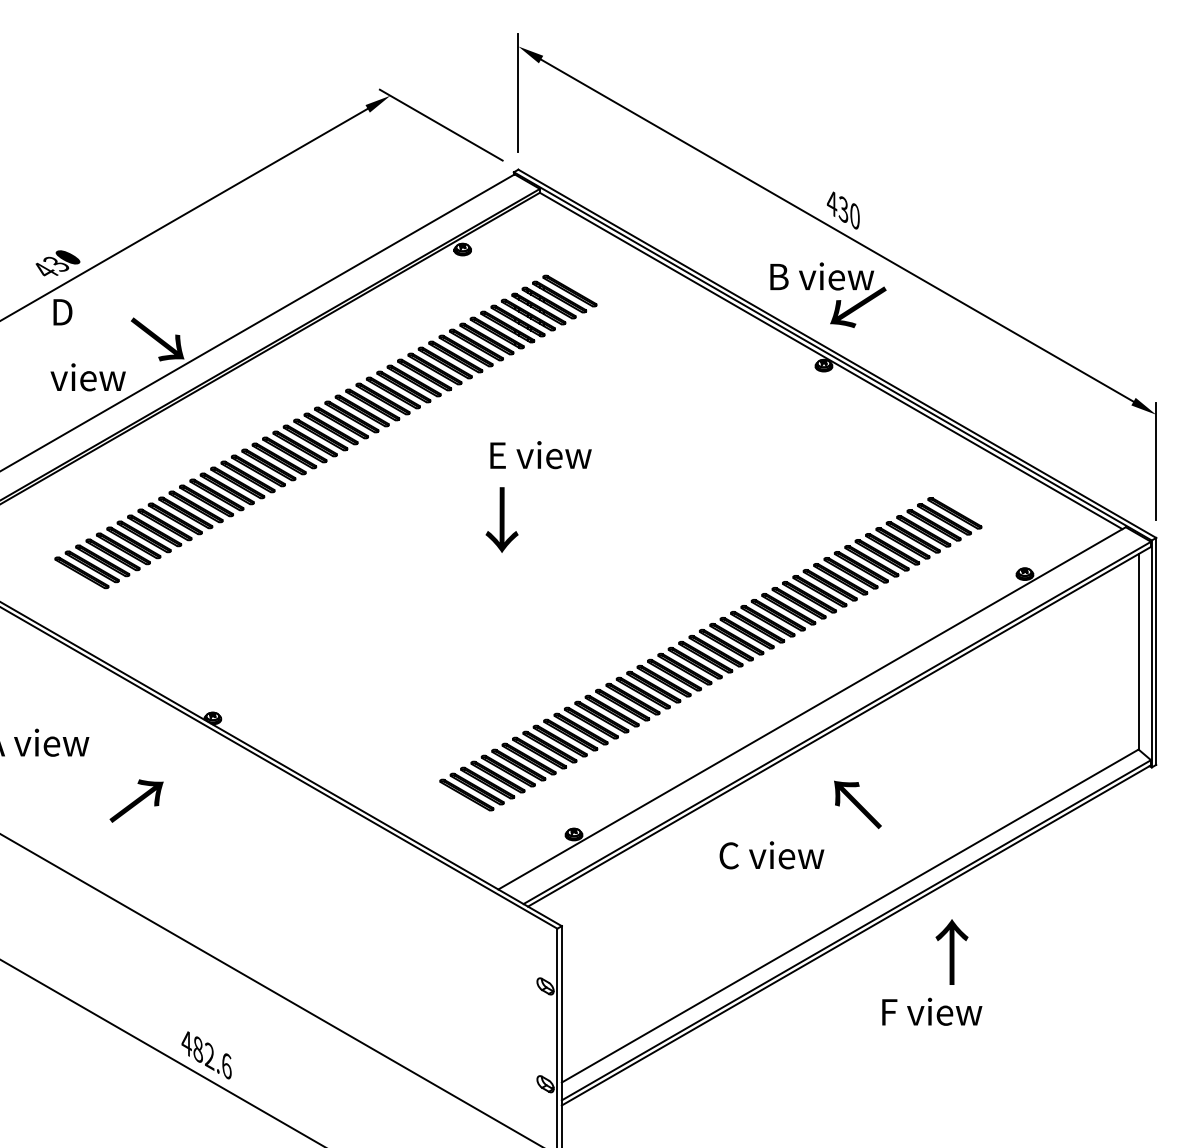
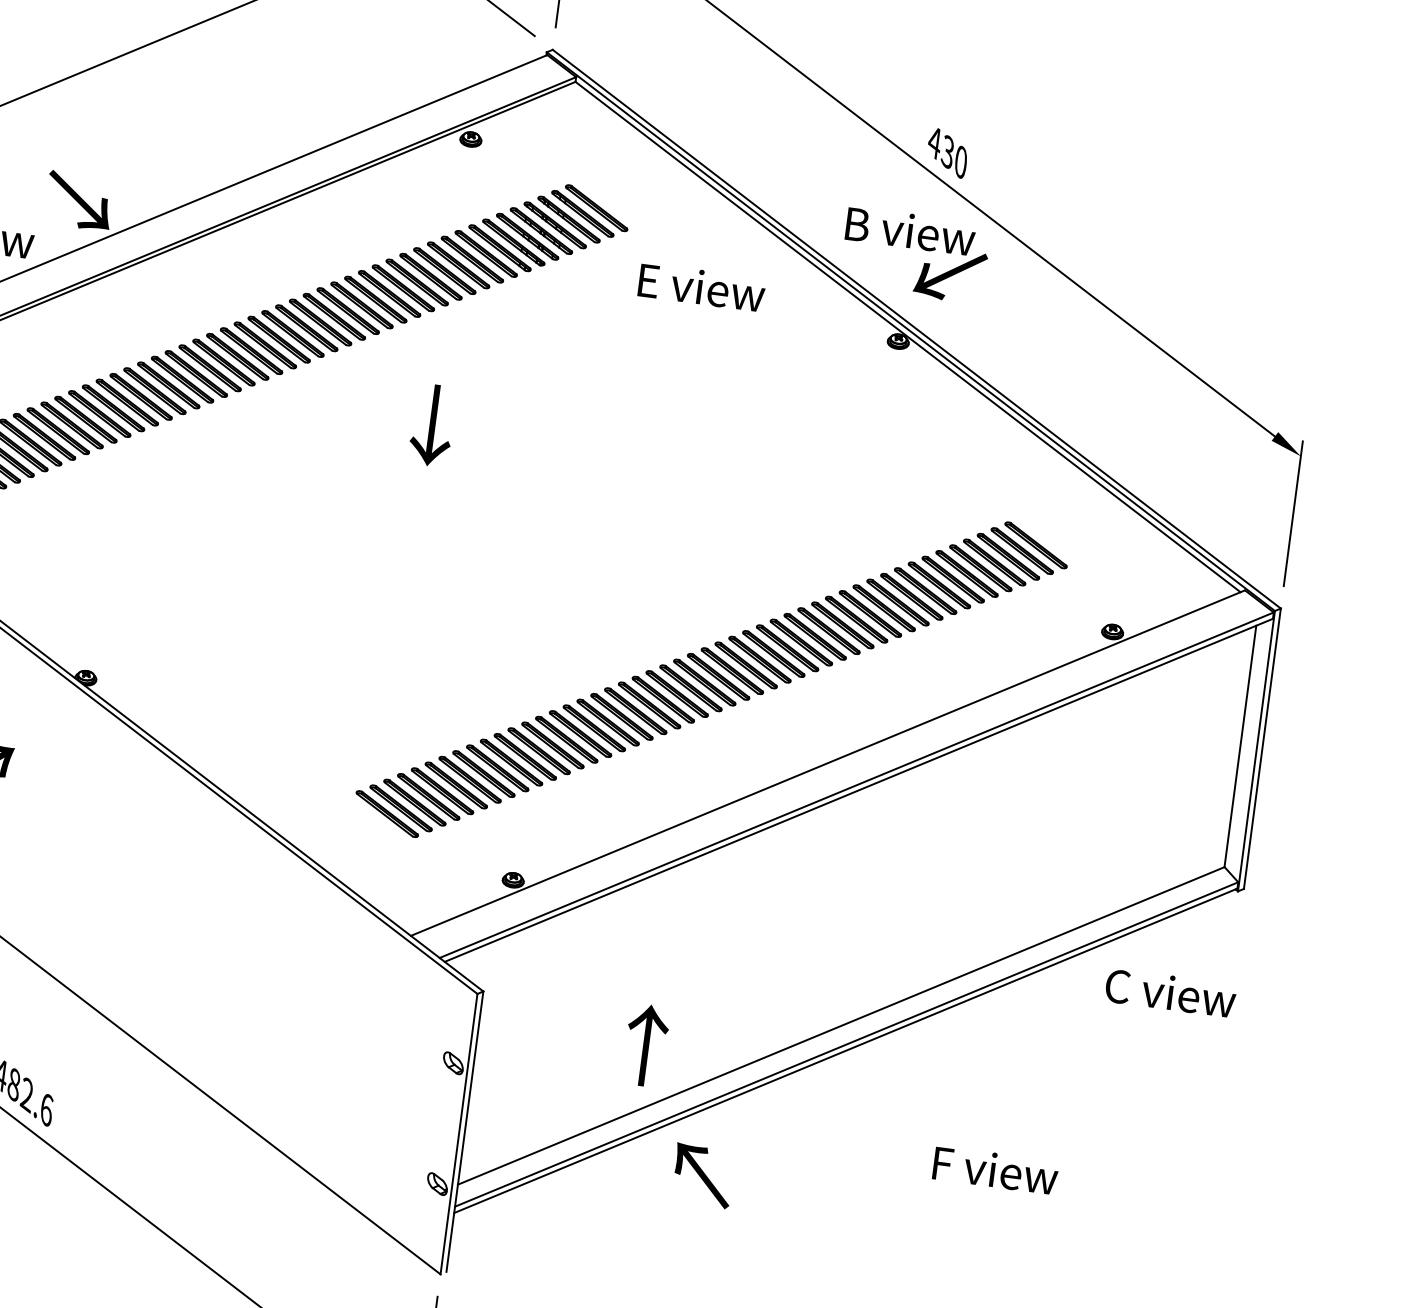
text: (540, 455) -> (701, 287), moved
text: (501, 519) -> (431, 424), moved
text: (857, 804) -> (702, 1175), moved
text: (771, 855) -> (1170, 993), moved
text: (951, 951) -> (645, 1044), moved
text: (932, 1011) -> (996, 1170), moved

